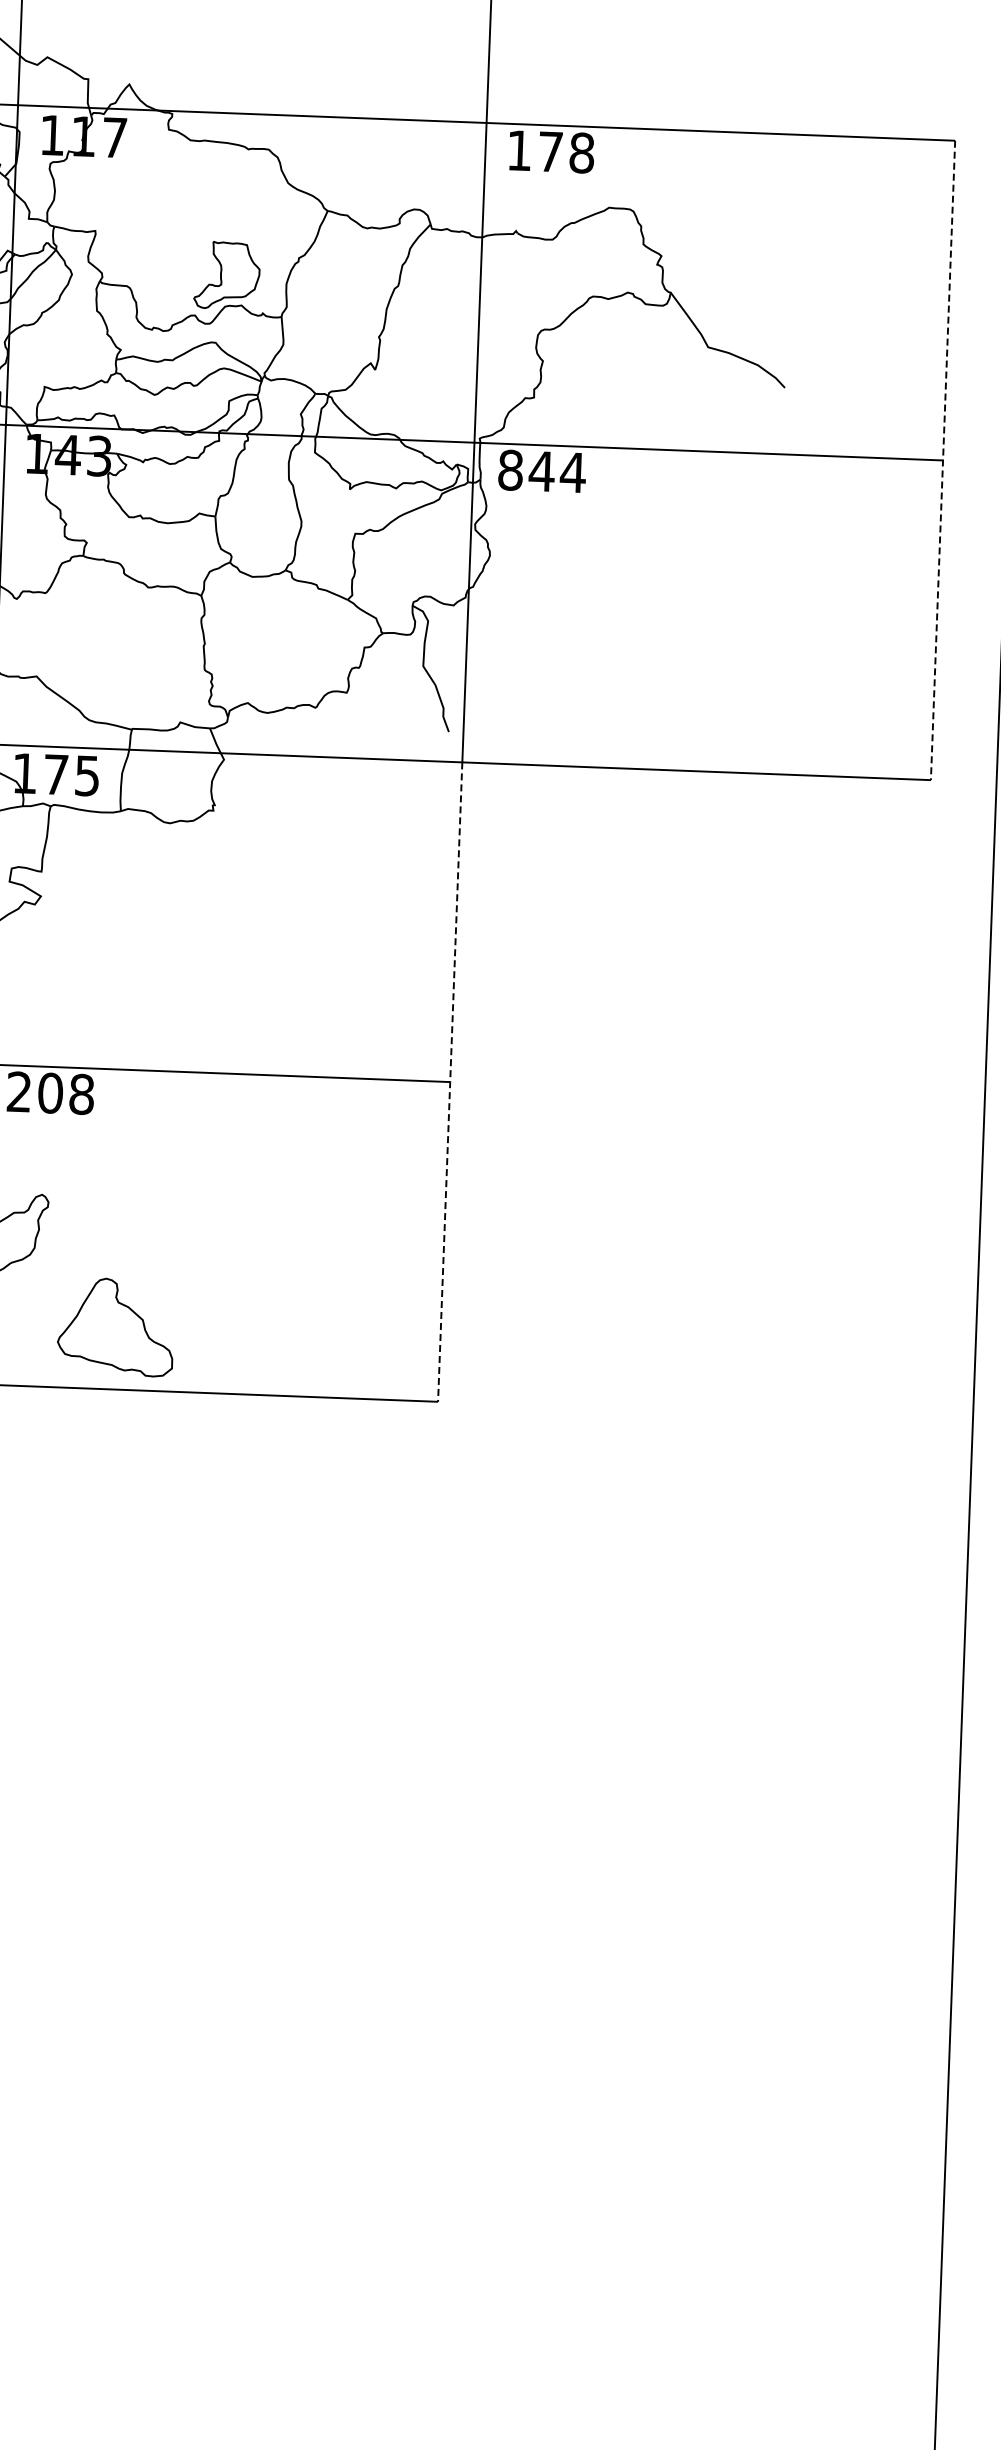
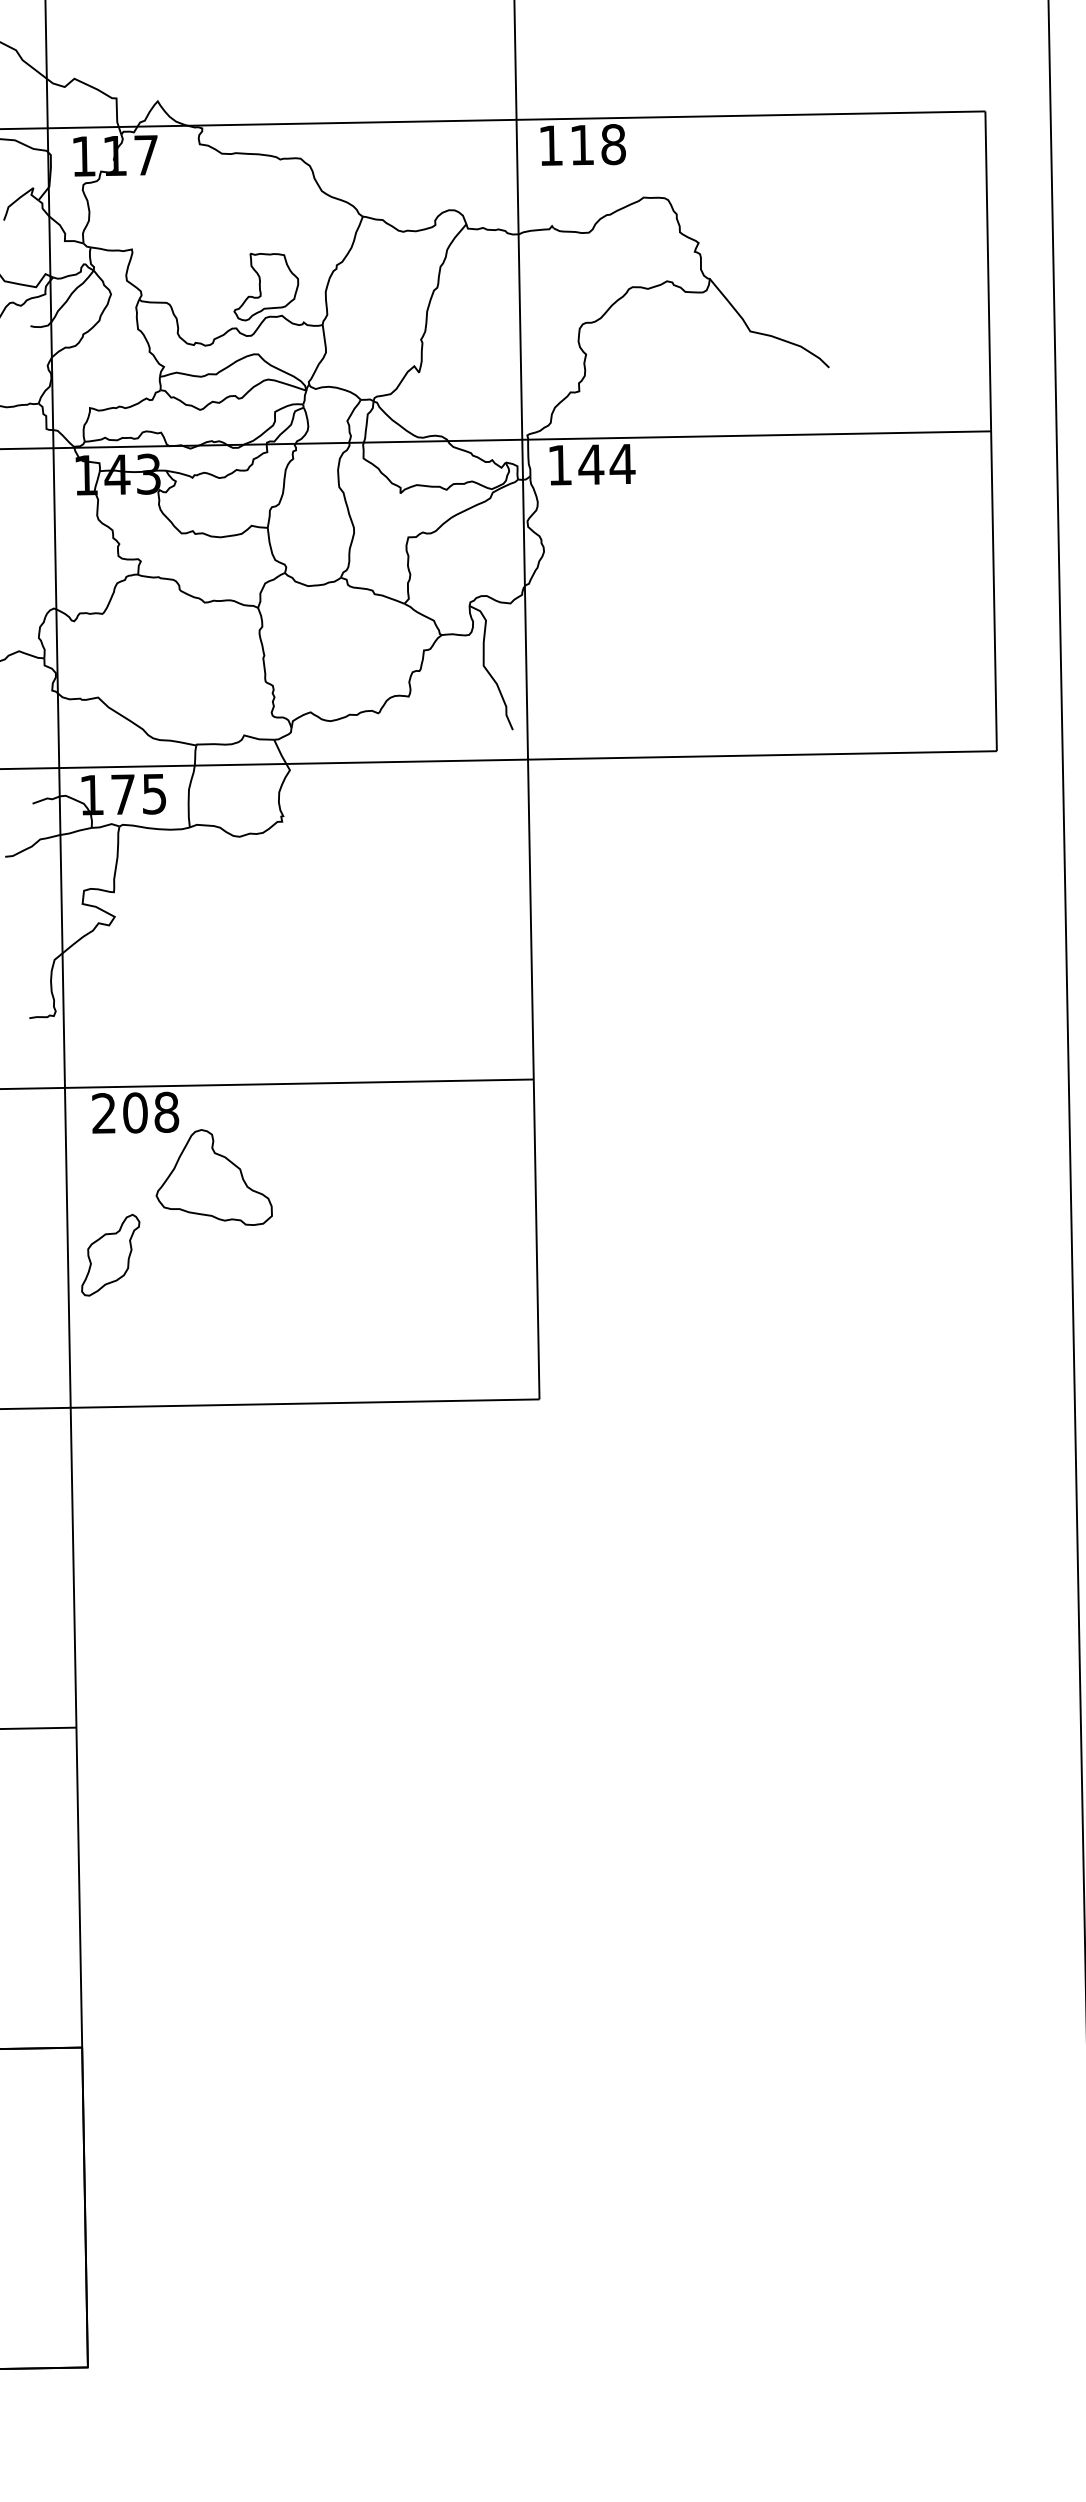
text: (550, 152) -> (581, 145), 178 -> 118
line: (943, 460) -> (991, 431), dashed -> solid
text: (511, 469) -> (560, 464), 844 -> 144
line: (449, 1082) -> (533, 1079), dashed -> solid
part: (115, 1326) -> (213, 1177), moved

